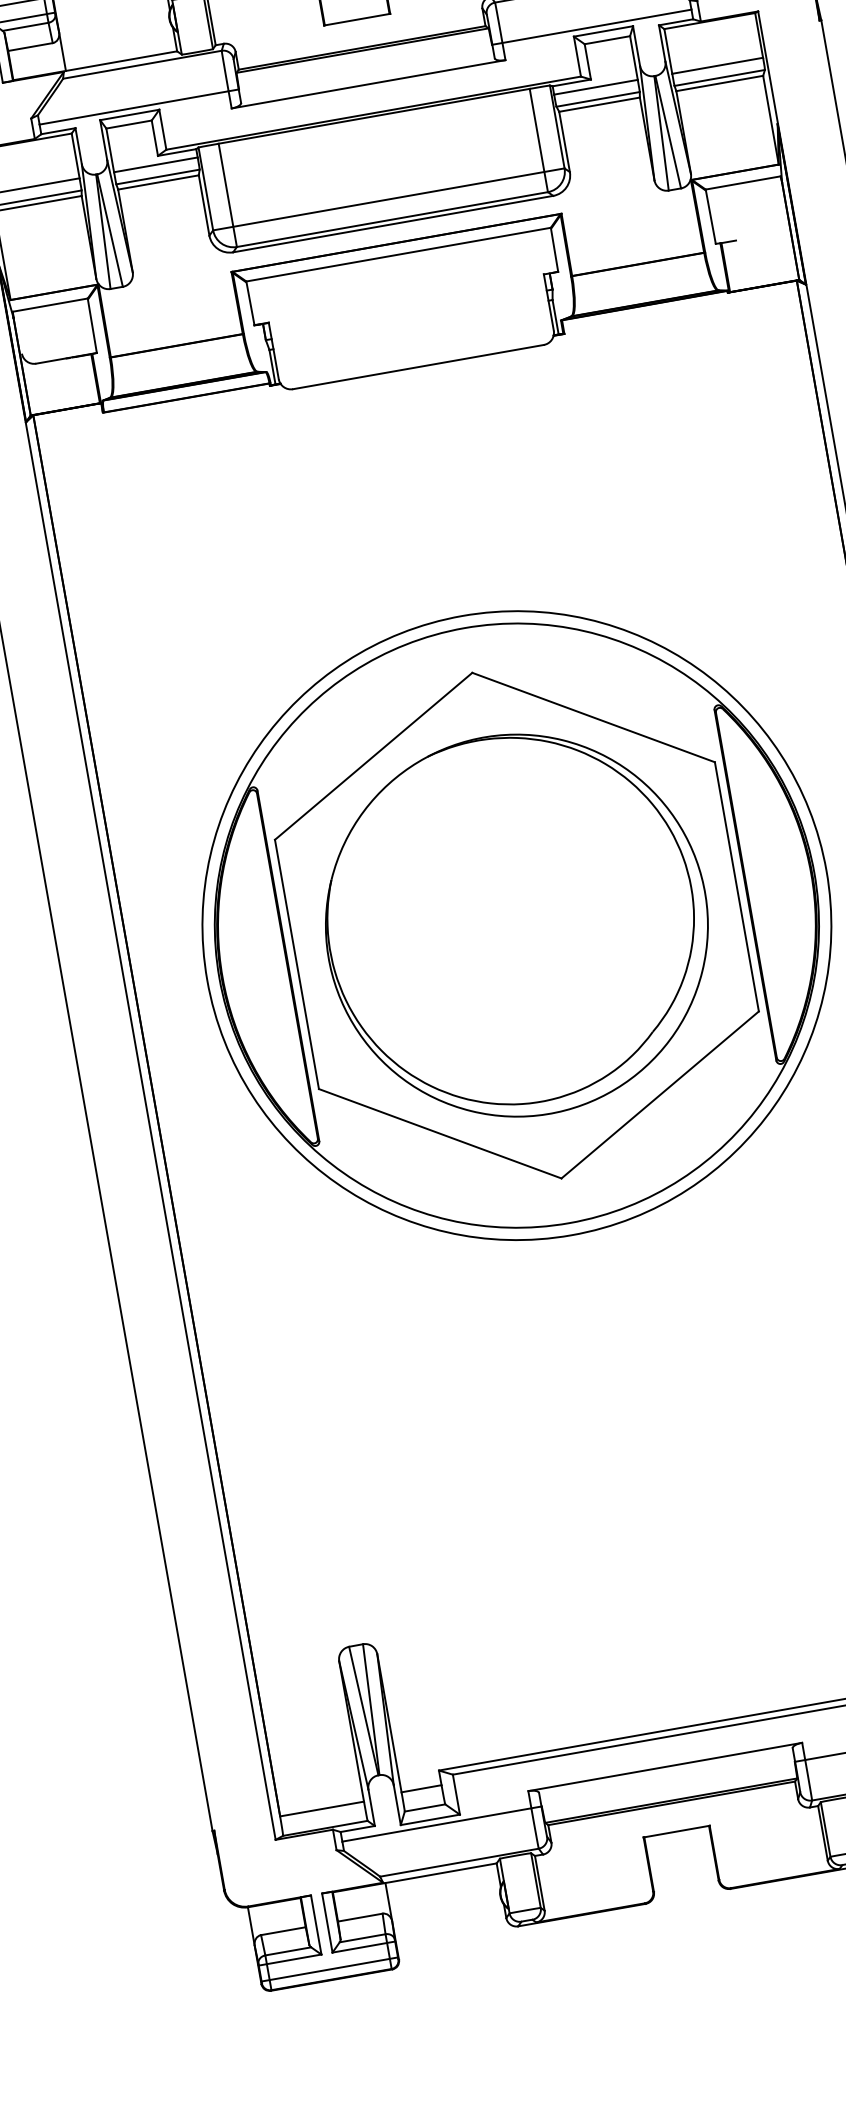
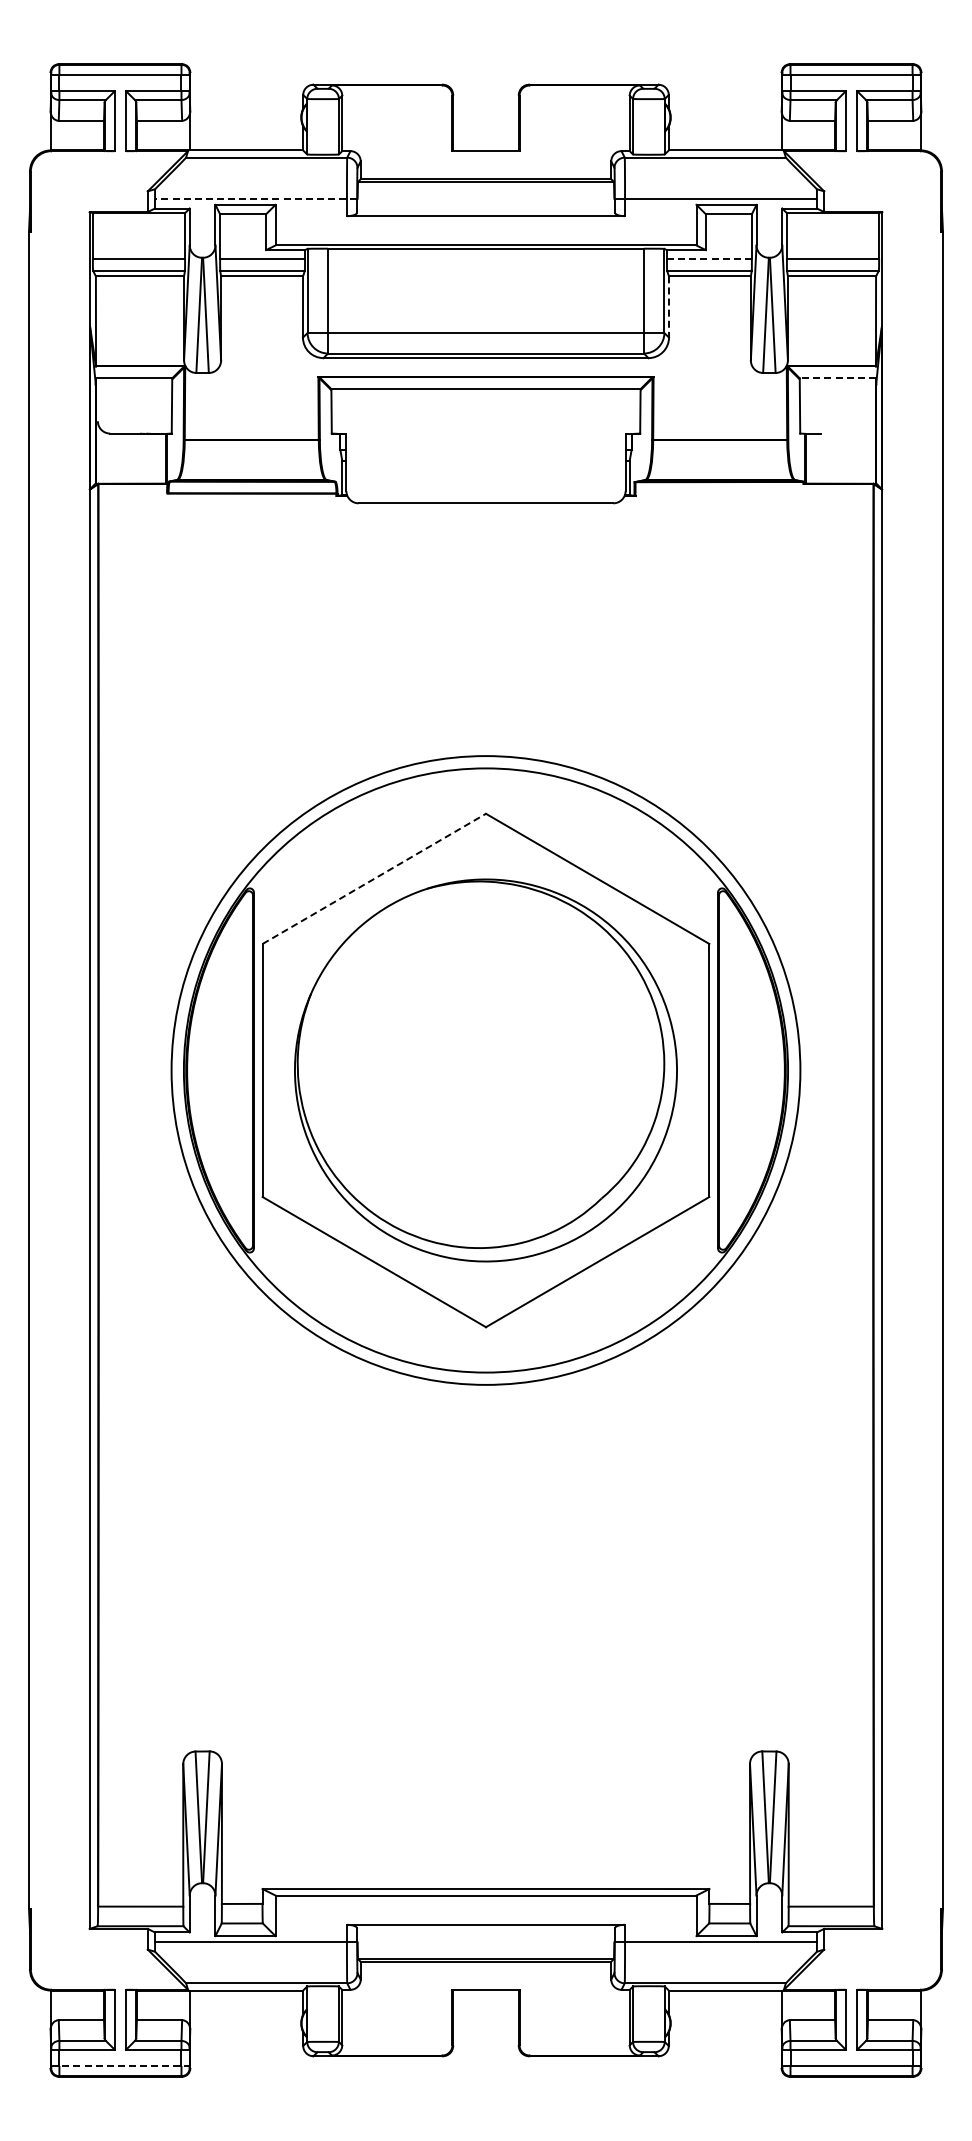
line: (595, 87) -> (708, 258), solid -> dashed
line: (138, 106) -> (255, 198), solid -> dashed
line: (563, 141) -> (668, 306), solid -> dashed
line: (742, 183) -> (837, 378), solid -> dashed
line: (373, 755) -> (374, 878), solid -> dashed
line: (329, 1969) -> (120, 2065), solid -> dashed

